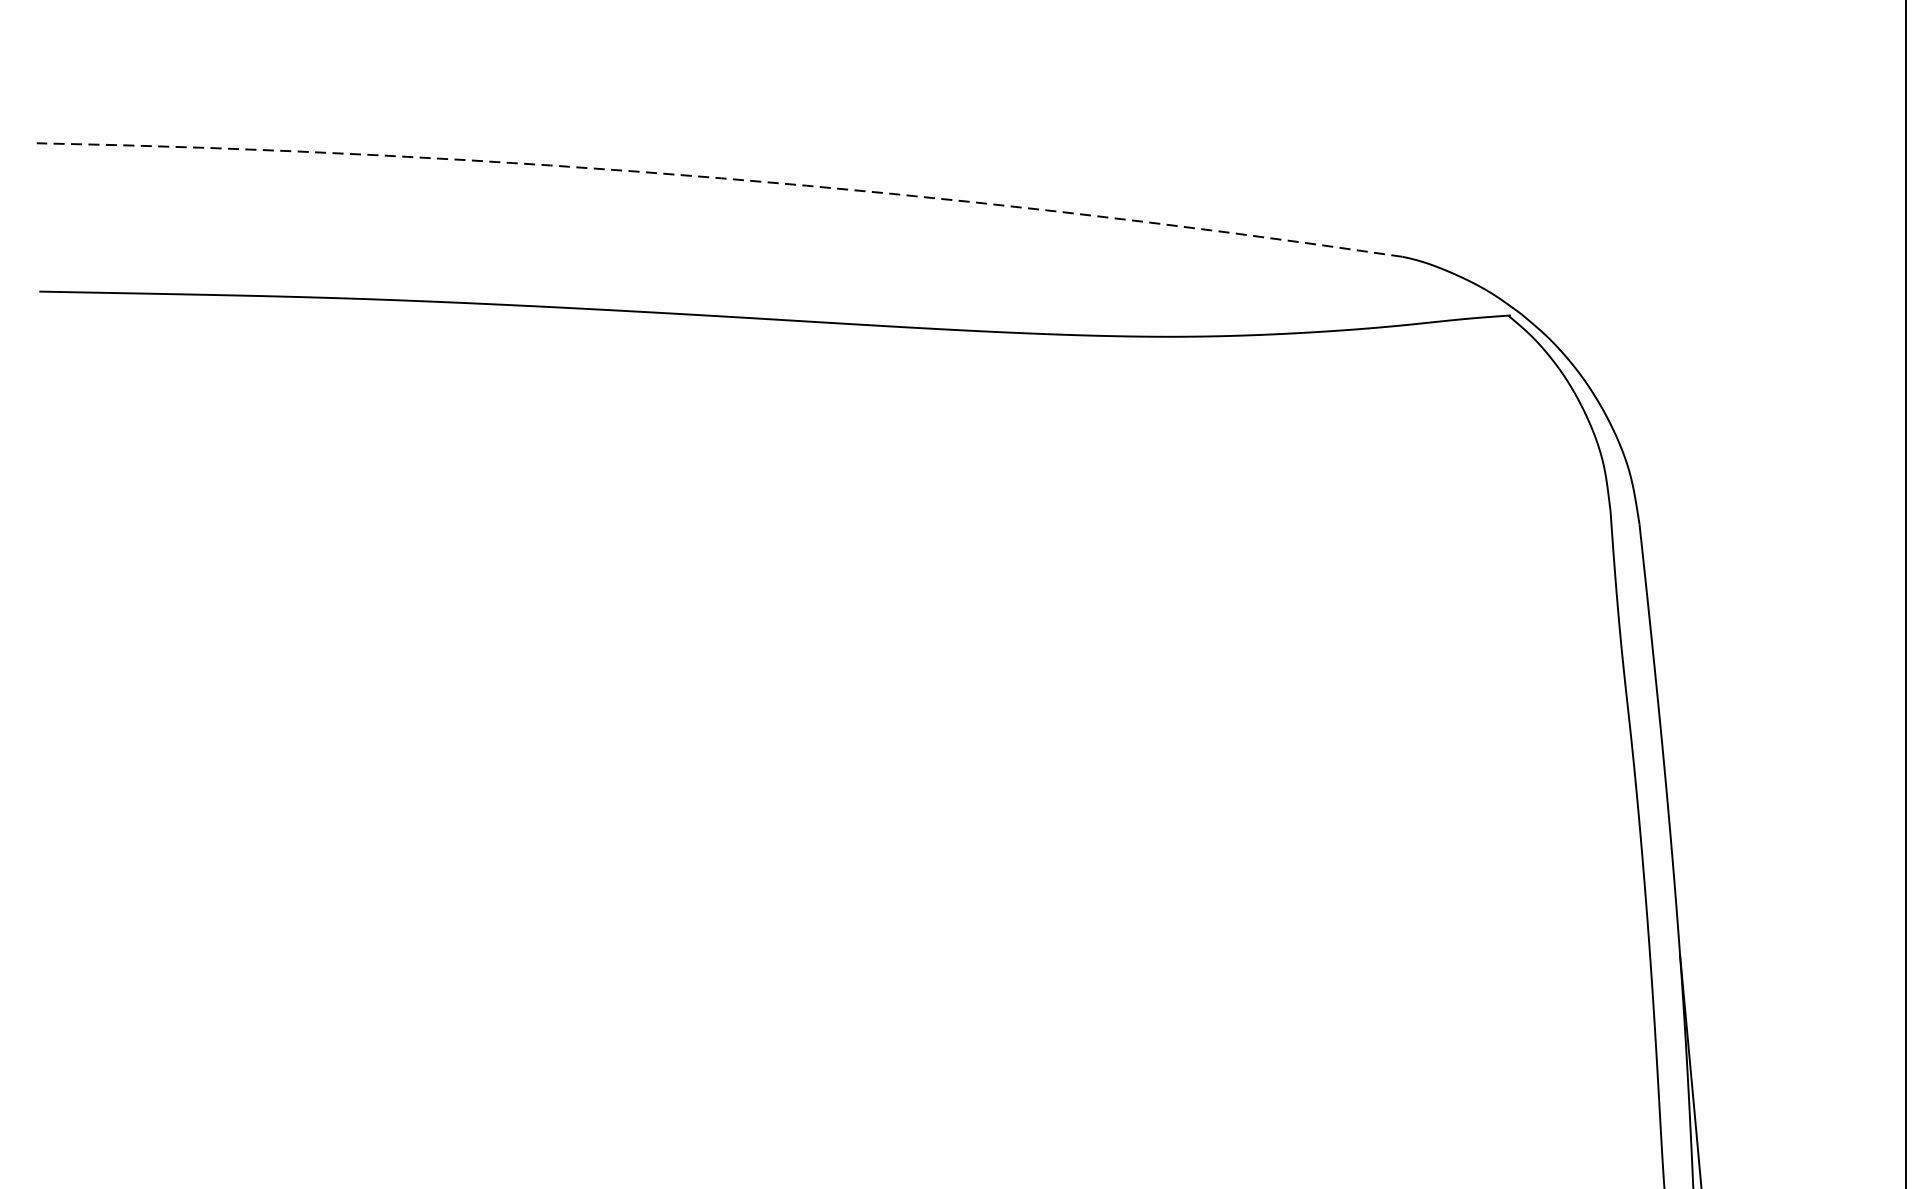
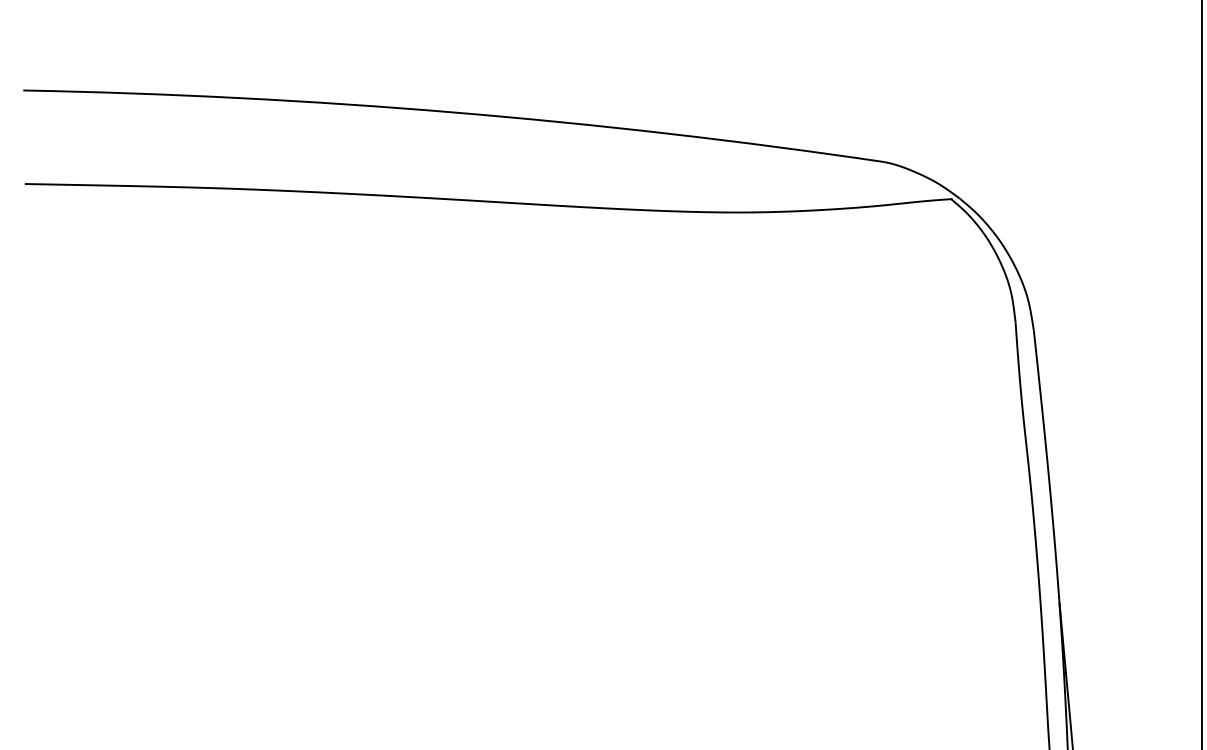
arc: (720, 178) -> (454, 112), dashed -> solid

